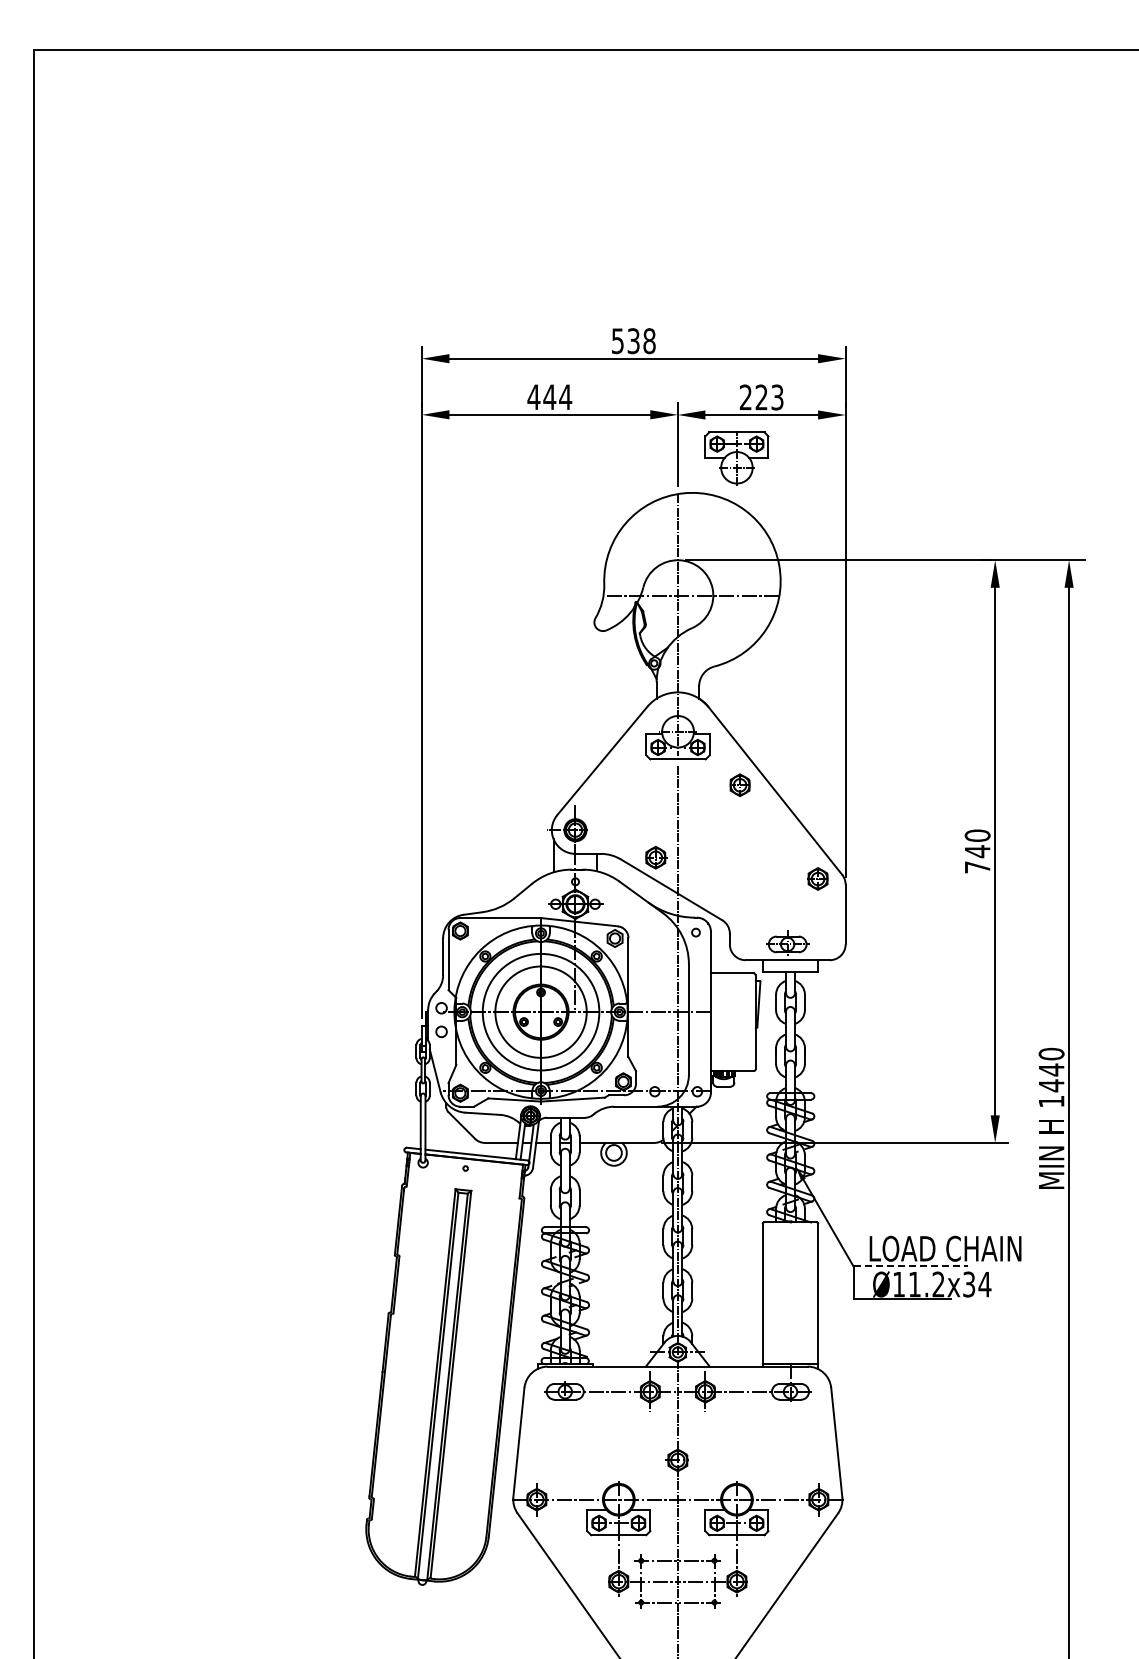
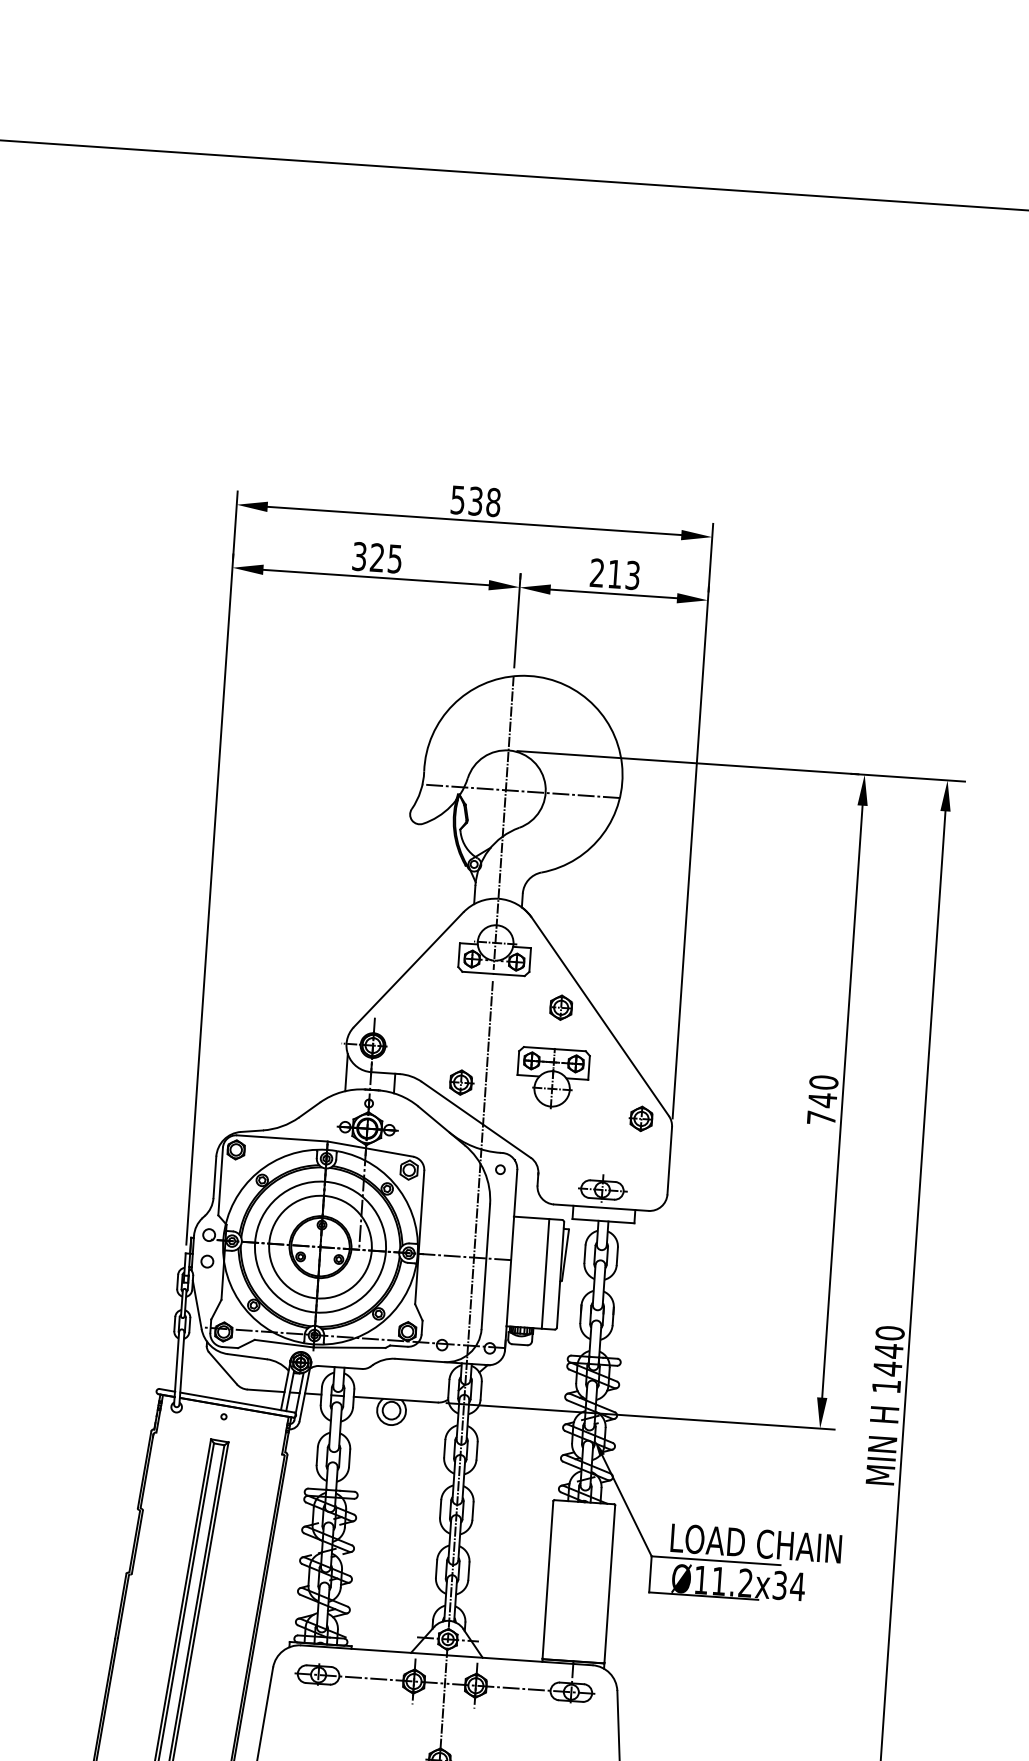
text: (549, 397) -> (377, 558), 444 -> 325
text: (761, 397) -> (614, 574), 223 -> 213
part: (736, 458) -> (552, 1078), moved
line: (742, 1022) -> (545, 1274), added
line: (911, 1266) -> (716, 1560), dashed -> solid

